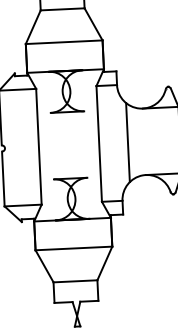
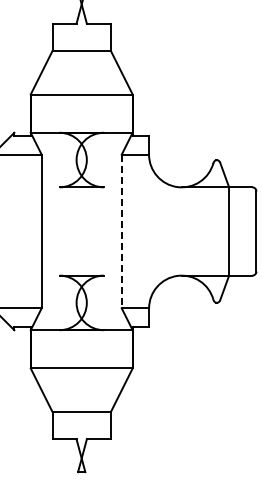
line: (127, 142) -> (159, 231), removed
line: (99, 143) -> (121, 231), solid -> dashed

